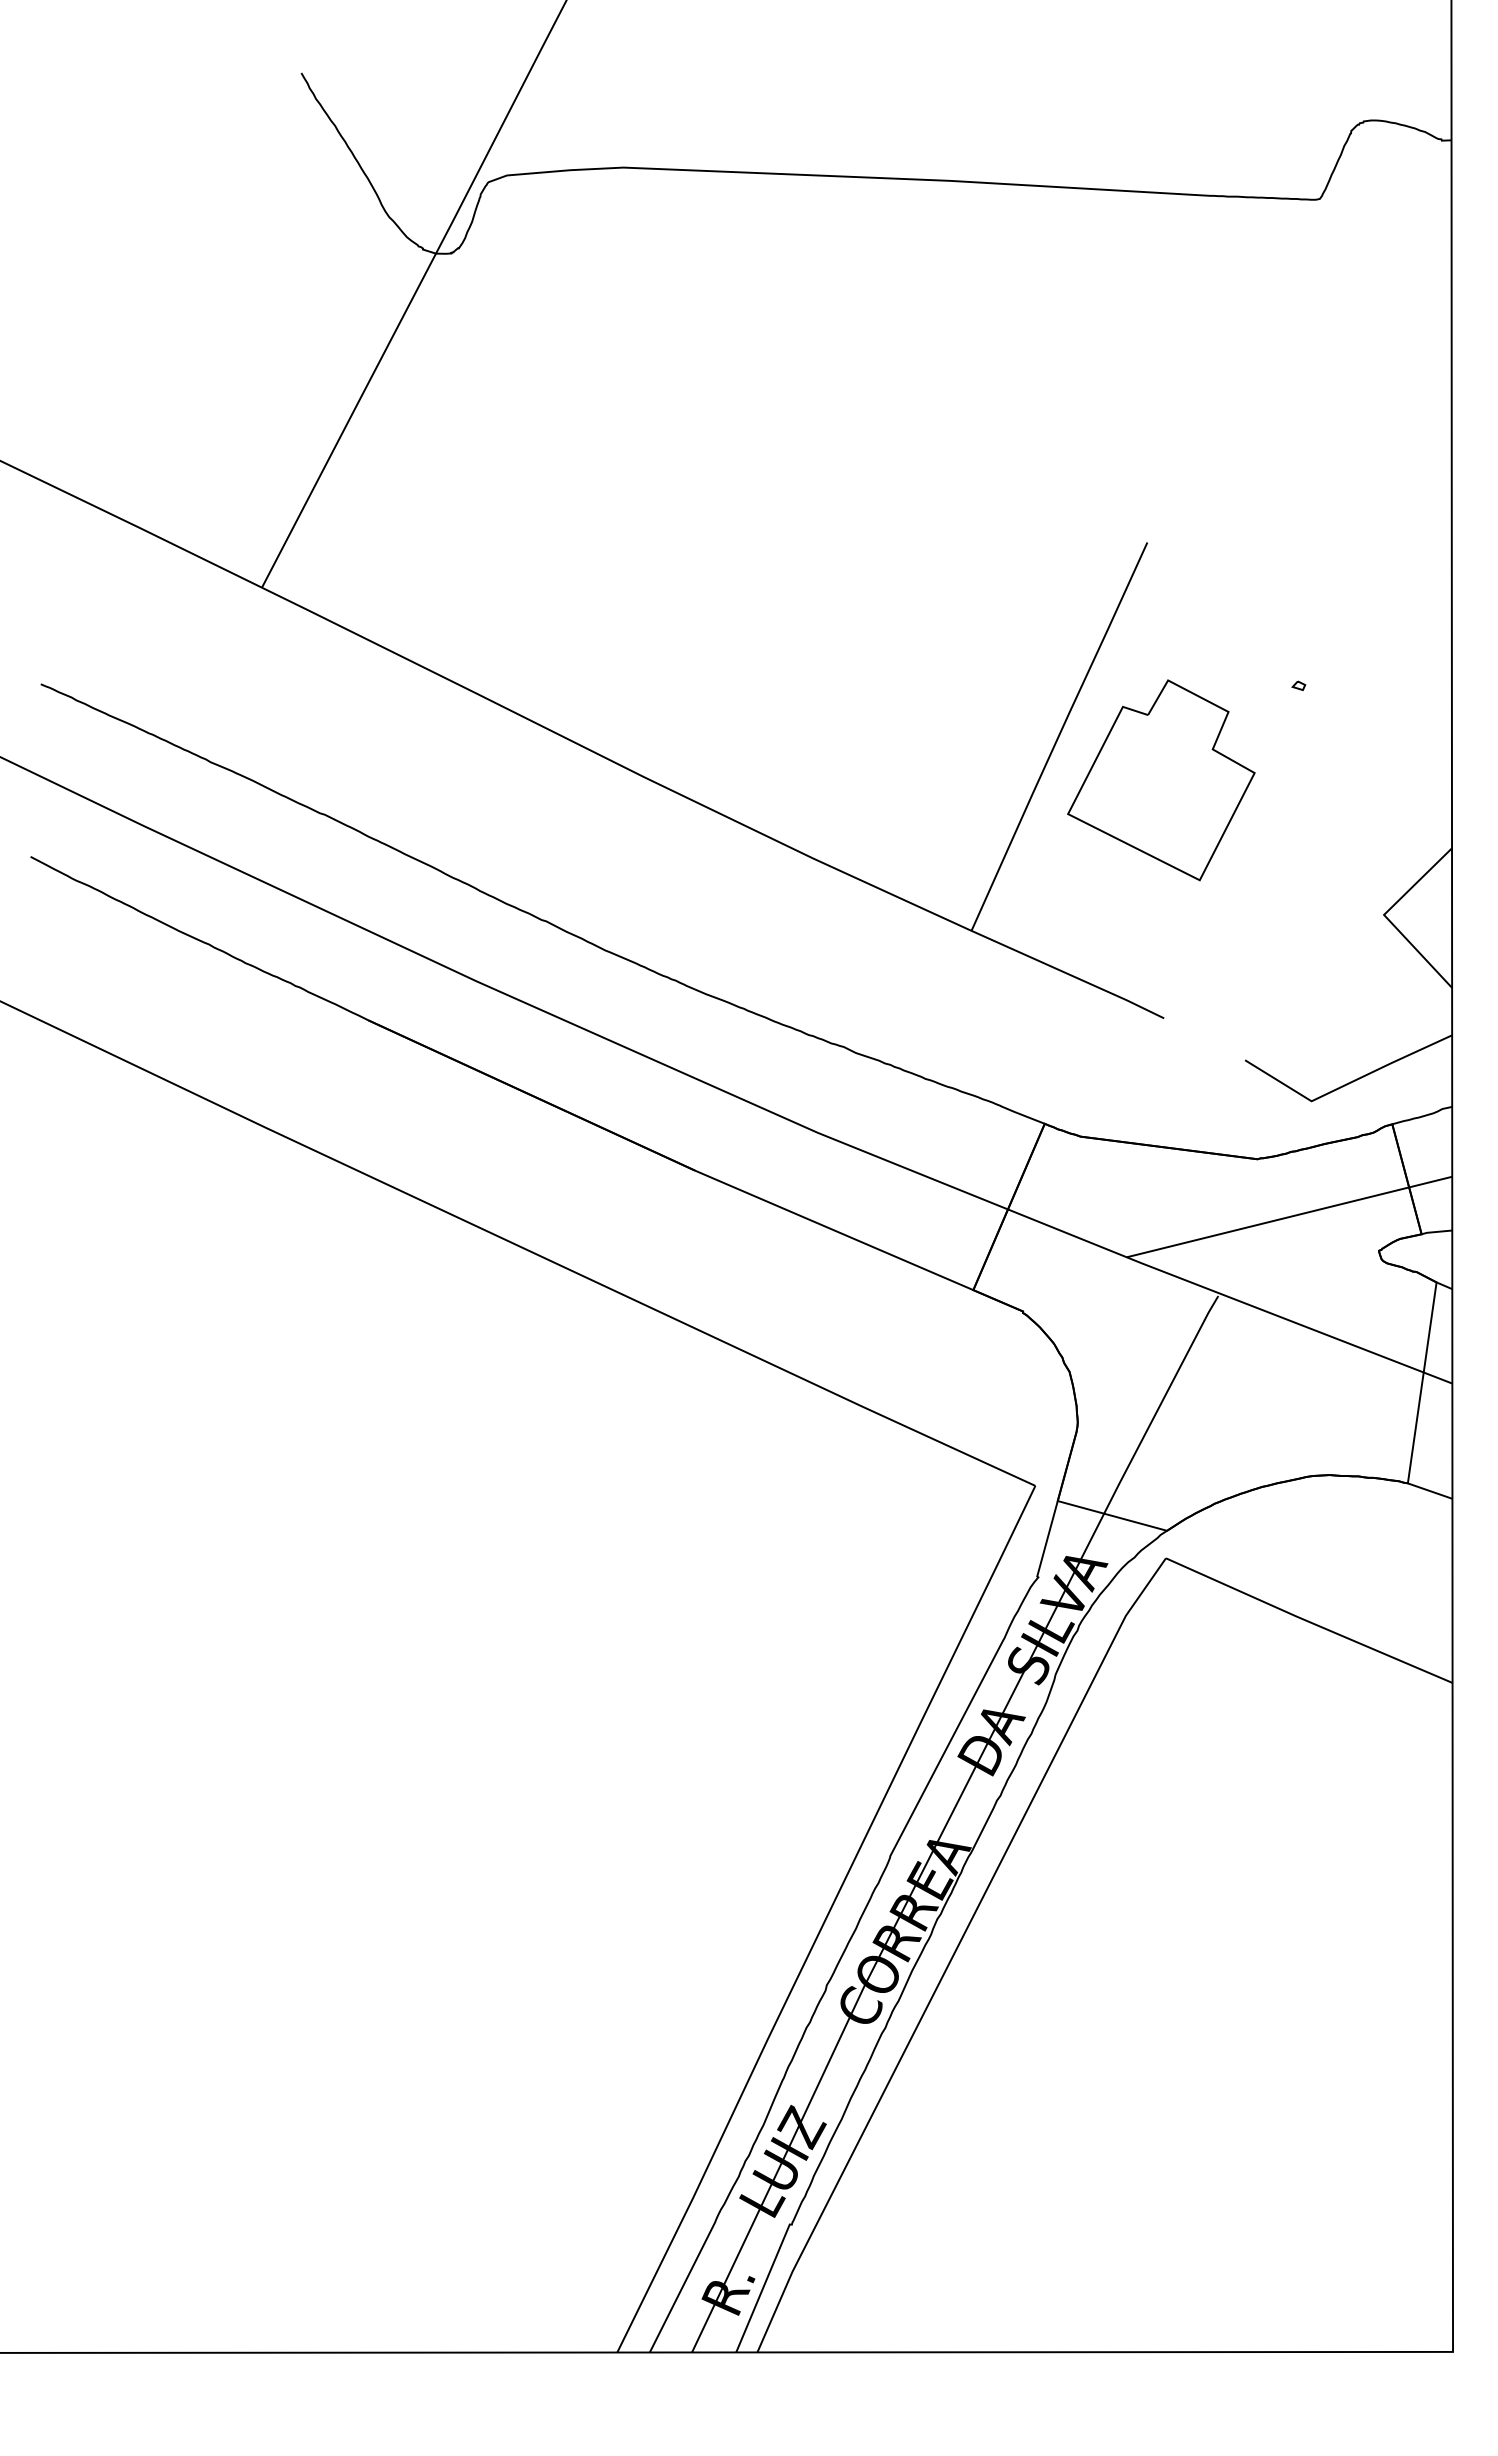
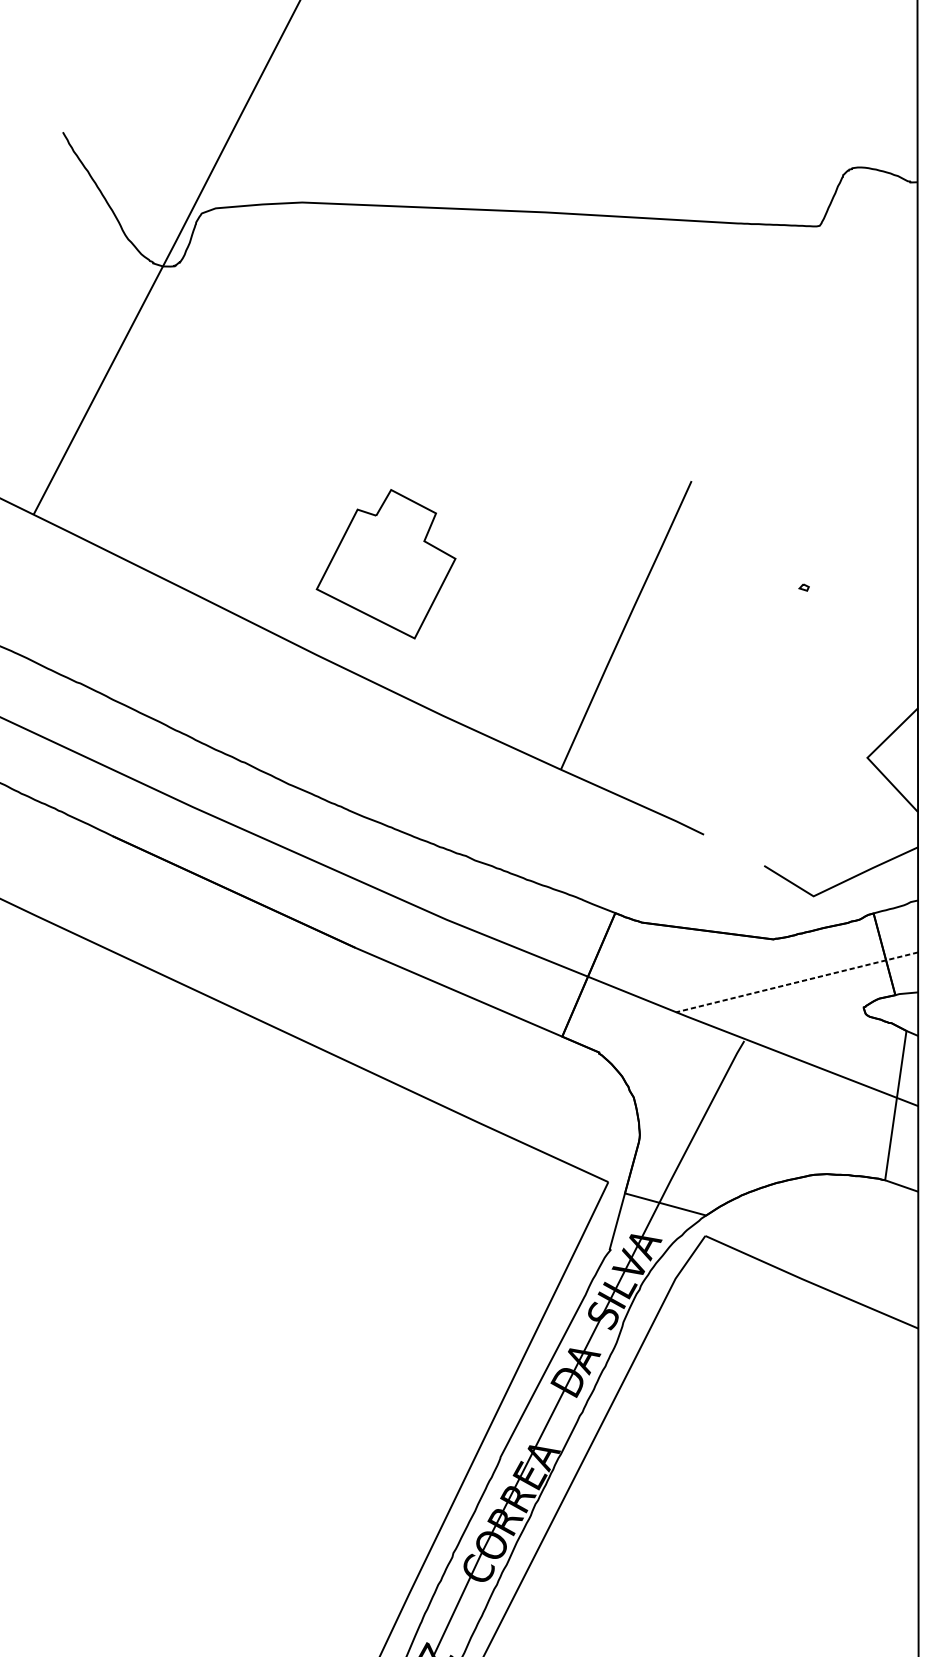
part: (1161, 780) -> (386, 564), moved
line: (1289, 1217) -> (797, 982), solid -> dashed

